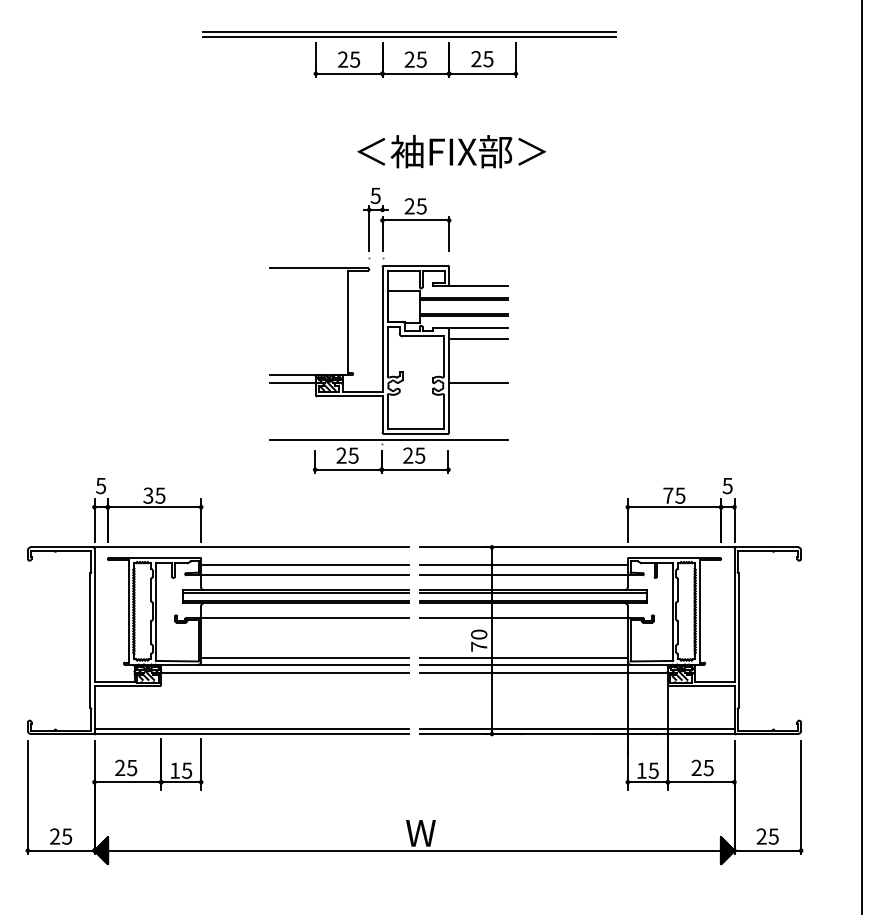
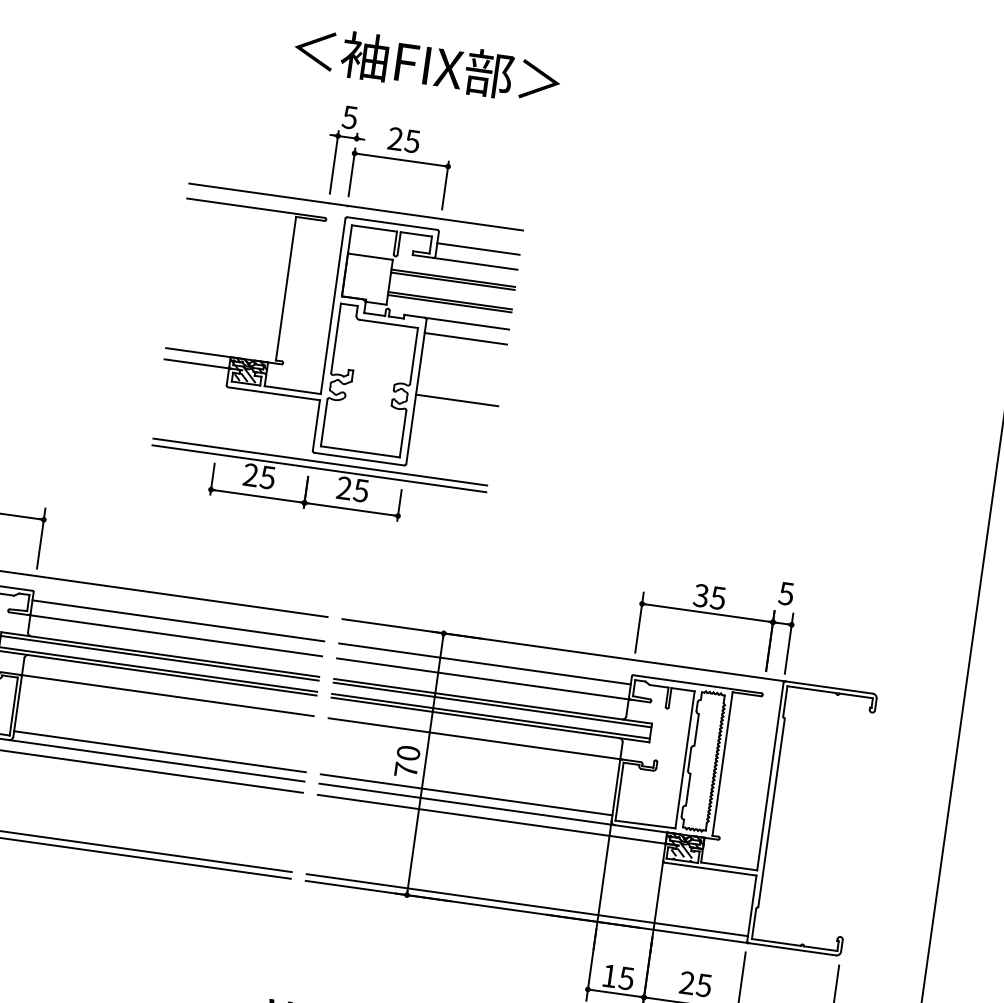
text: (451, 151) -> (427, 64), moved
line: (388, 257) -> (355, 206), added
line: (478, 275) -> (478, 249), added
line: (388, 444) -> (318, 468), added
text: (668, 495) -> (701, 595), 75 -> 35

